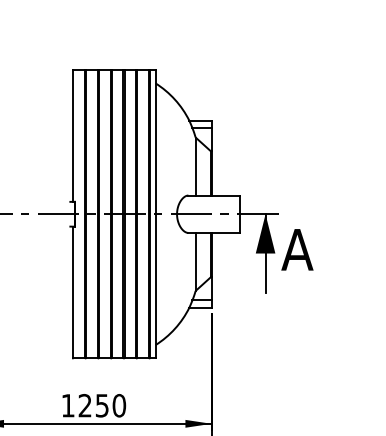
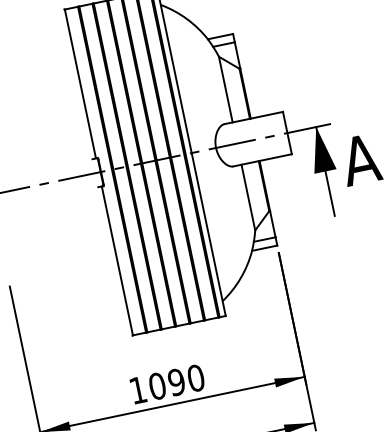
text: (93, 405) -> (166, 384), 1250 -> 1090

